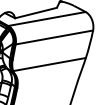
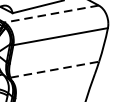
line: (46, 19) -> (51, 14), solid -> dashed
line: (49, 64) -> (54, 69), solid -> dashed

